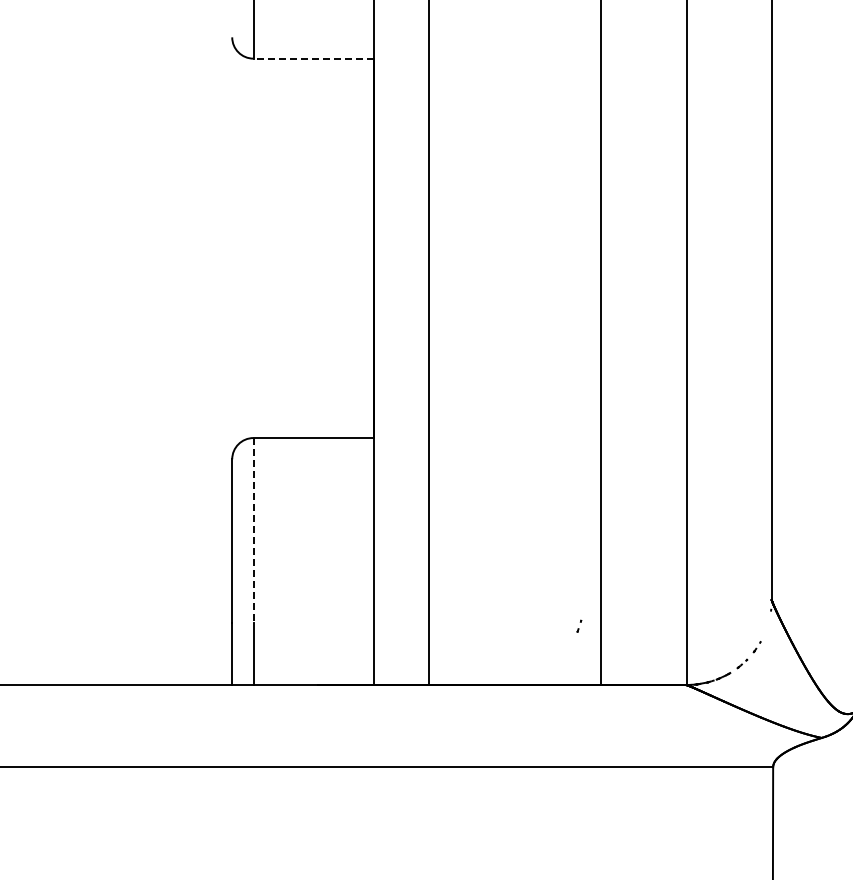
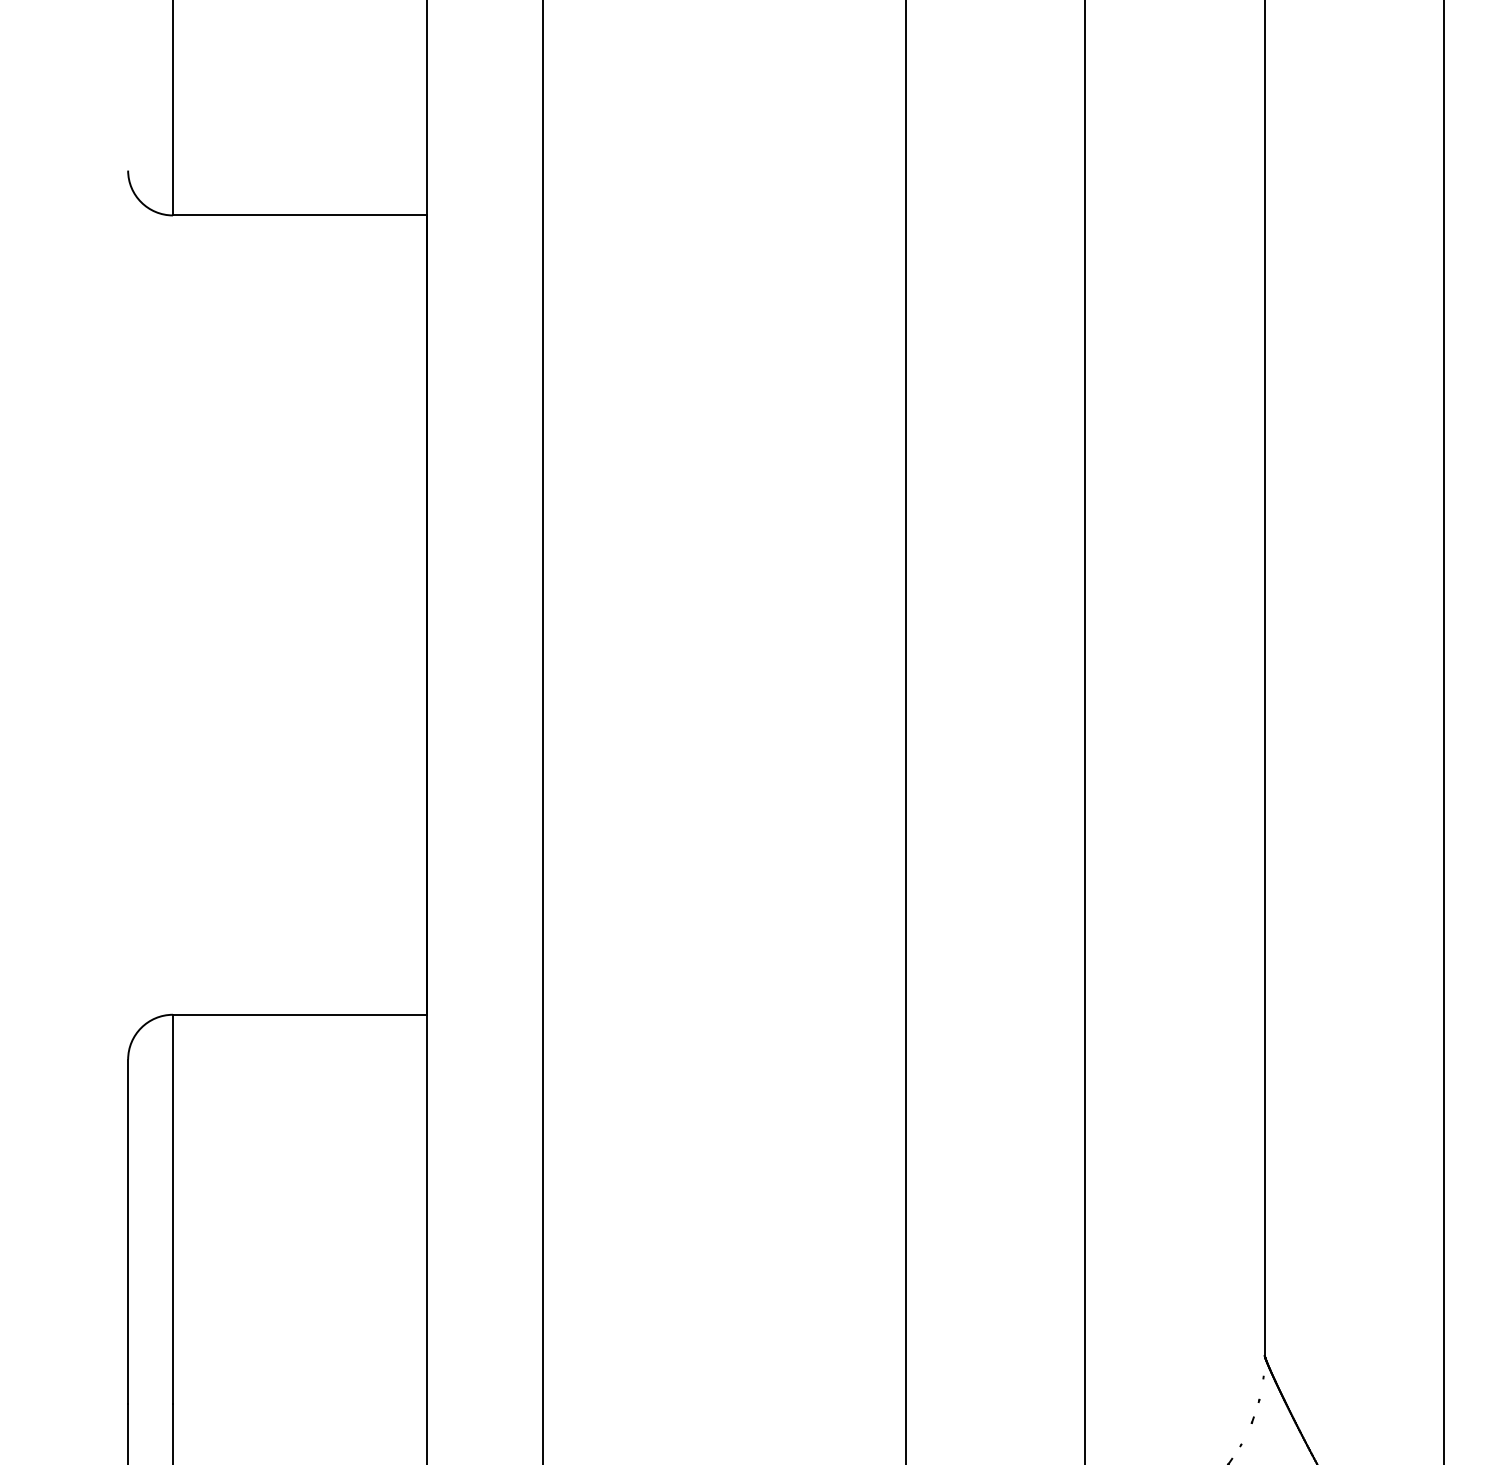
line: (313, 58) -> (299, 215), dashed -> solid
line: (253, 530) -> (172, 1209), dashed -> solid
part: (579, 625) -> (1255, 1409), moved

